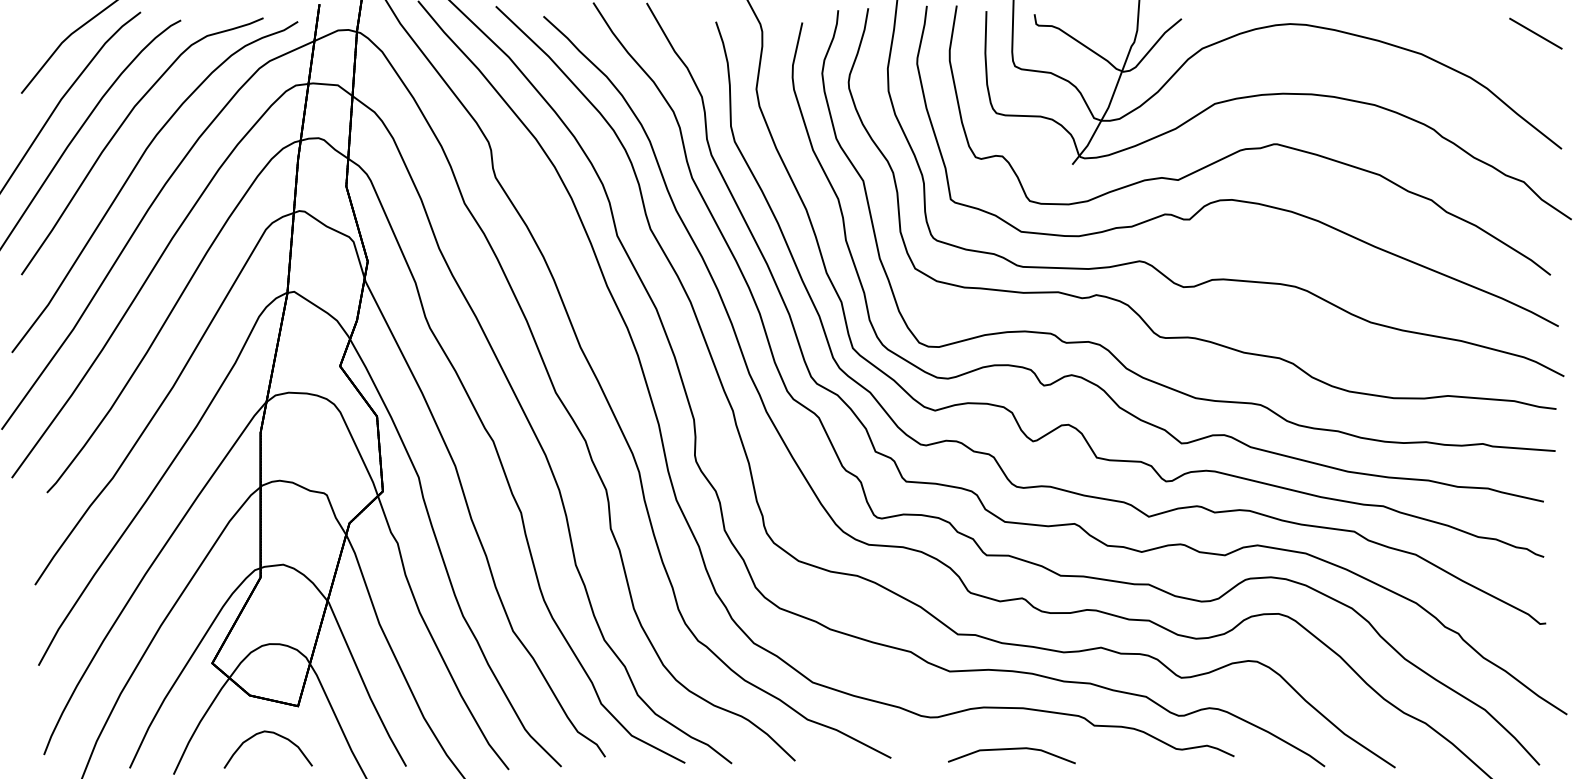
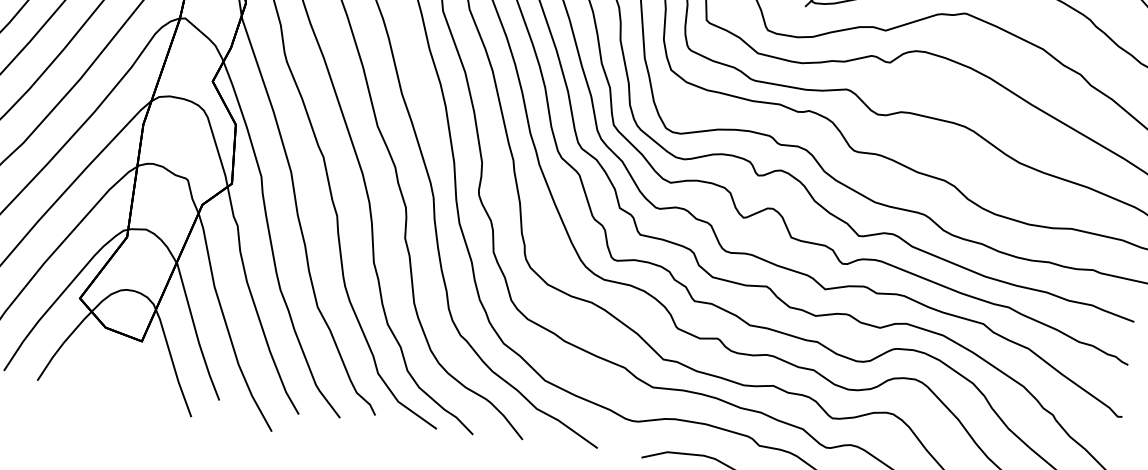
part: (270, 733) -> (117, 359), removed

